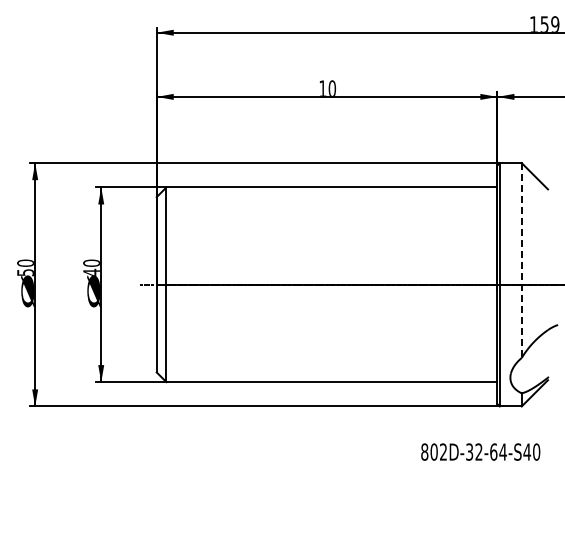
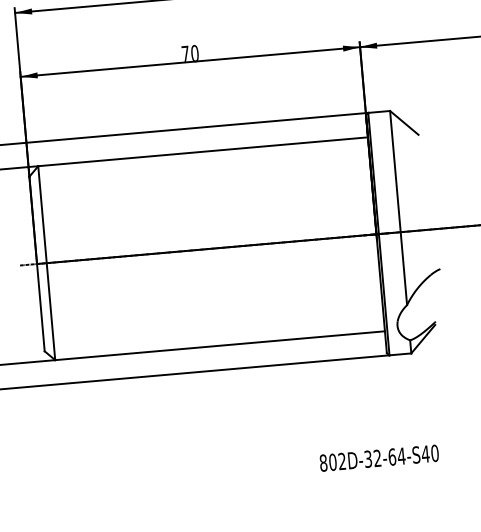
text: (322, 87) -> (185, 53), 10 -> 70
line: (521, 261) -> (398, 209), dashed -> solid
text: (480, 451) -> (379, 457), moved

